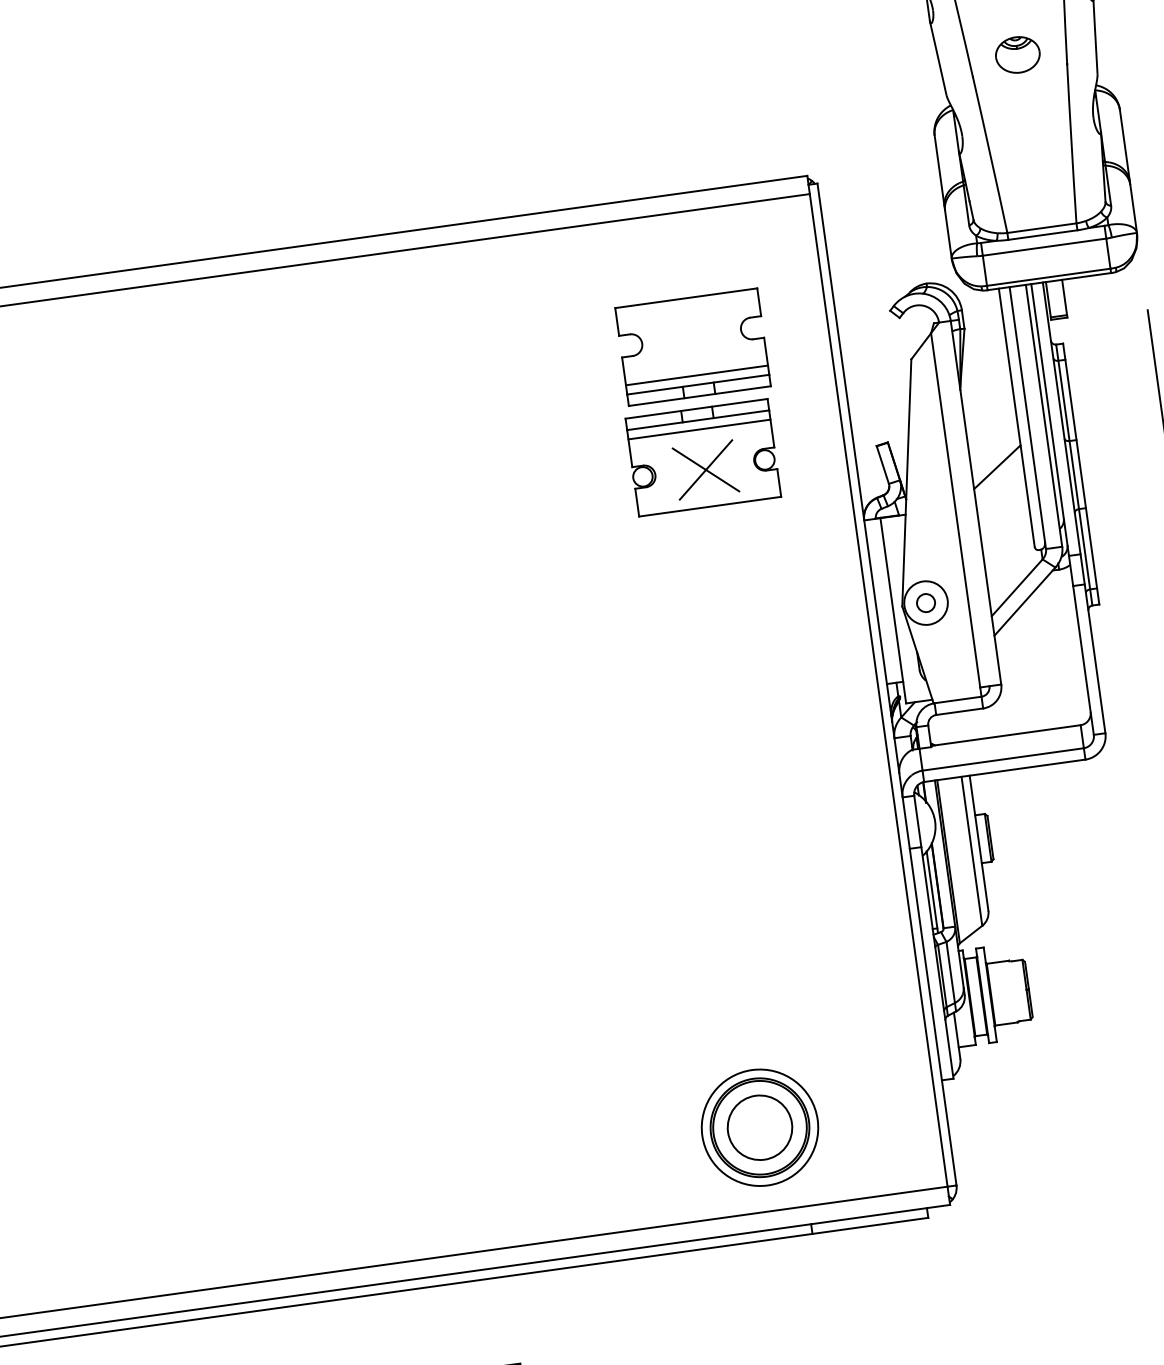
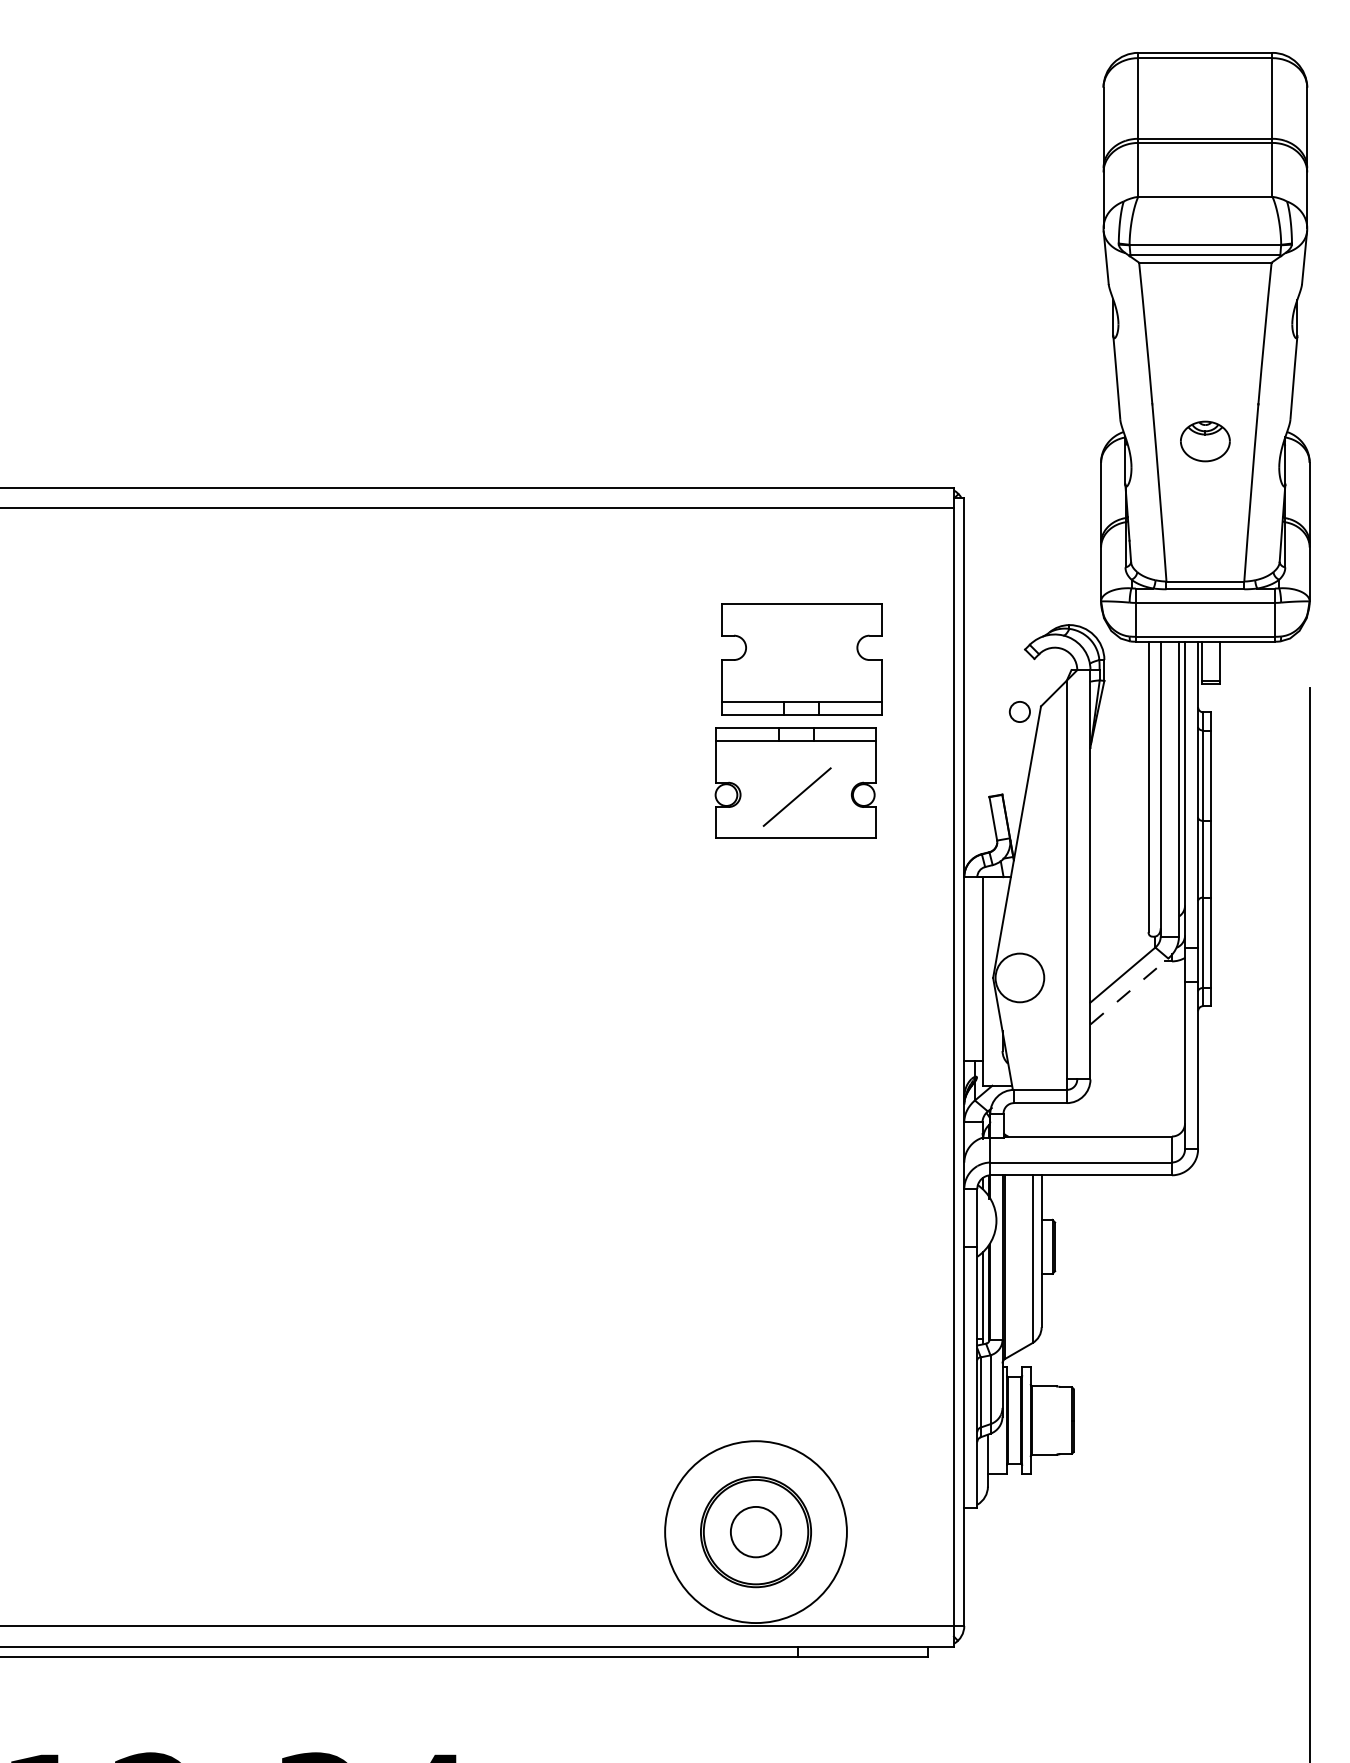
part: (1017, 54) -> (1205, 441), moved
line: (696, 375) -> (801, 691), removed
line: (699, 429) -> (796, 751), removed
line: (997, 466) -> (1119, 838), removed
line: (705, 469) -> (796, 796), removed
line: (1025, 601) -> (1129, 991), solid -> dashed
circle: (925, 602) -> (1019, 711), moved
circle: (759, 1128) -> (755, 1532), size x1.4
circle: (760, 1128) -> (756, 1532), size x0.7

